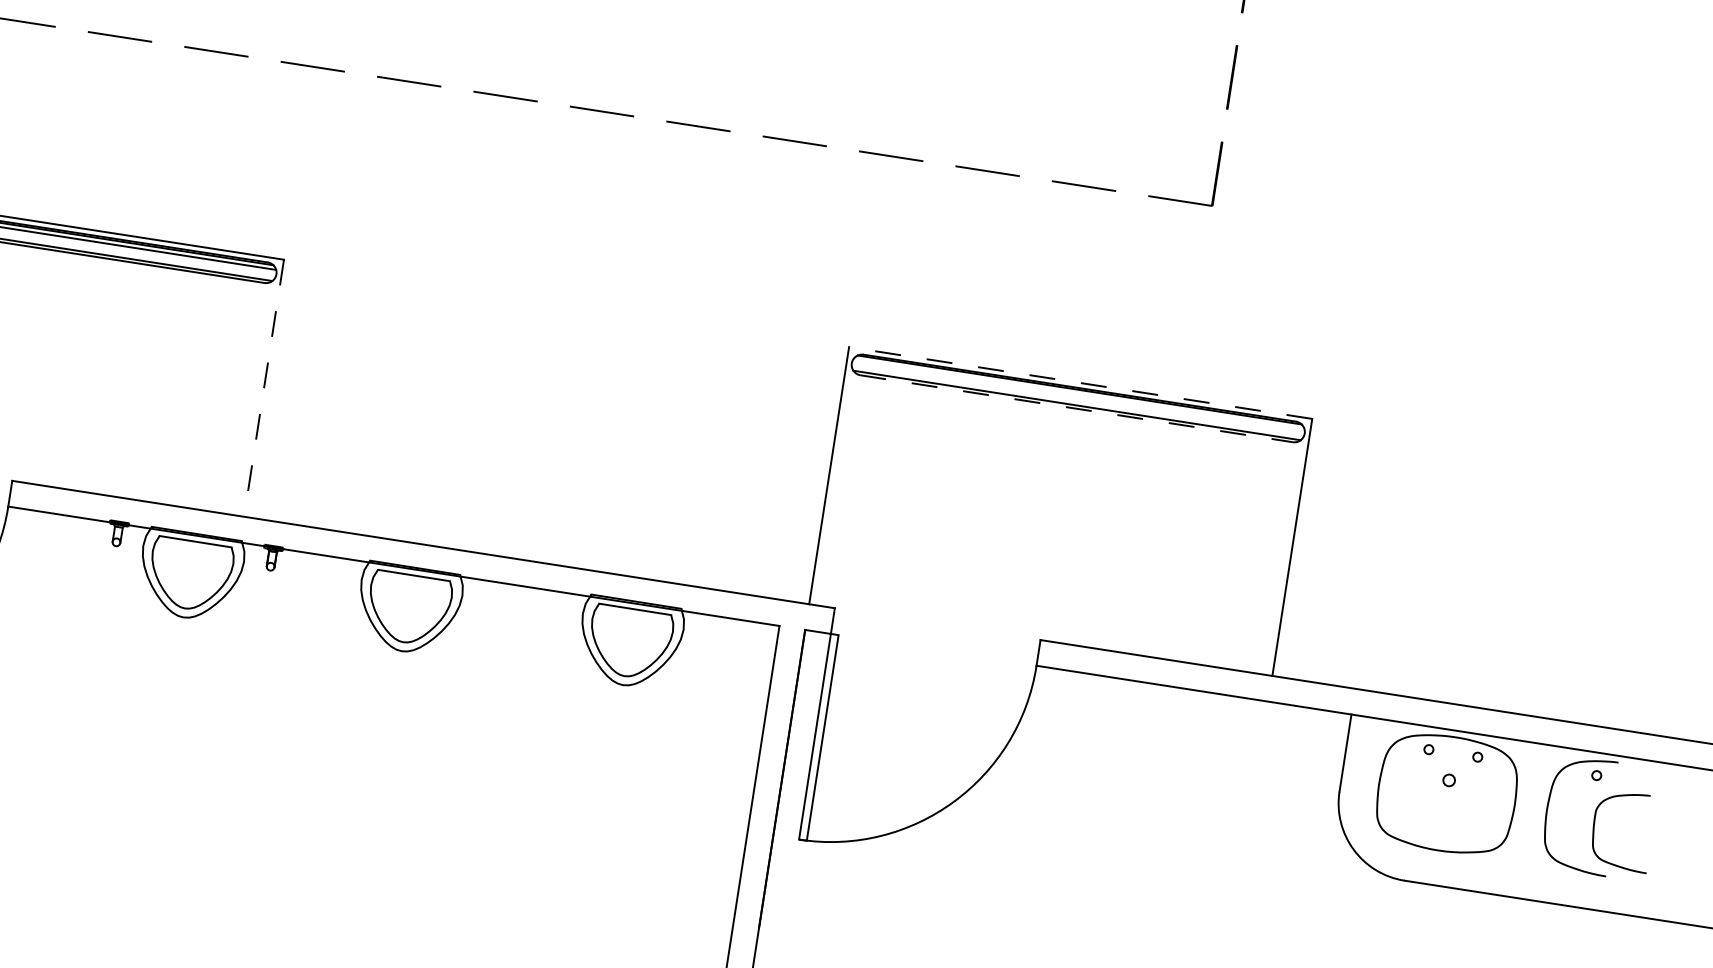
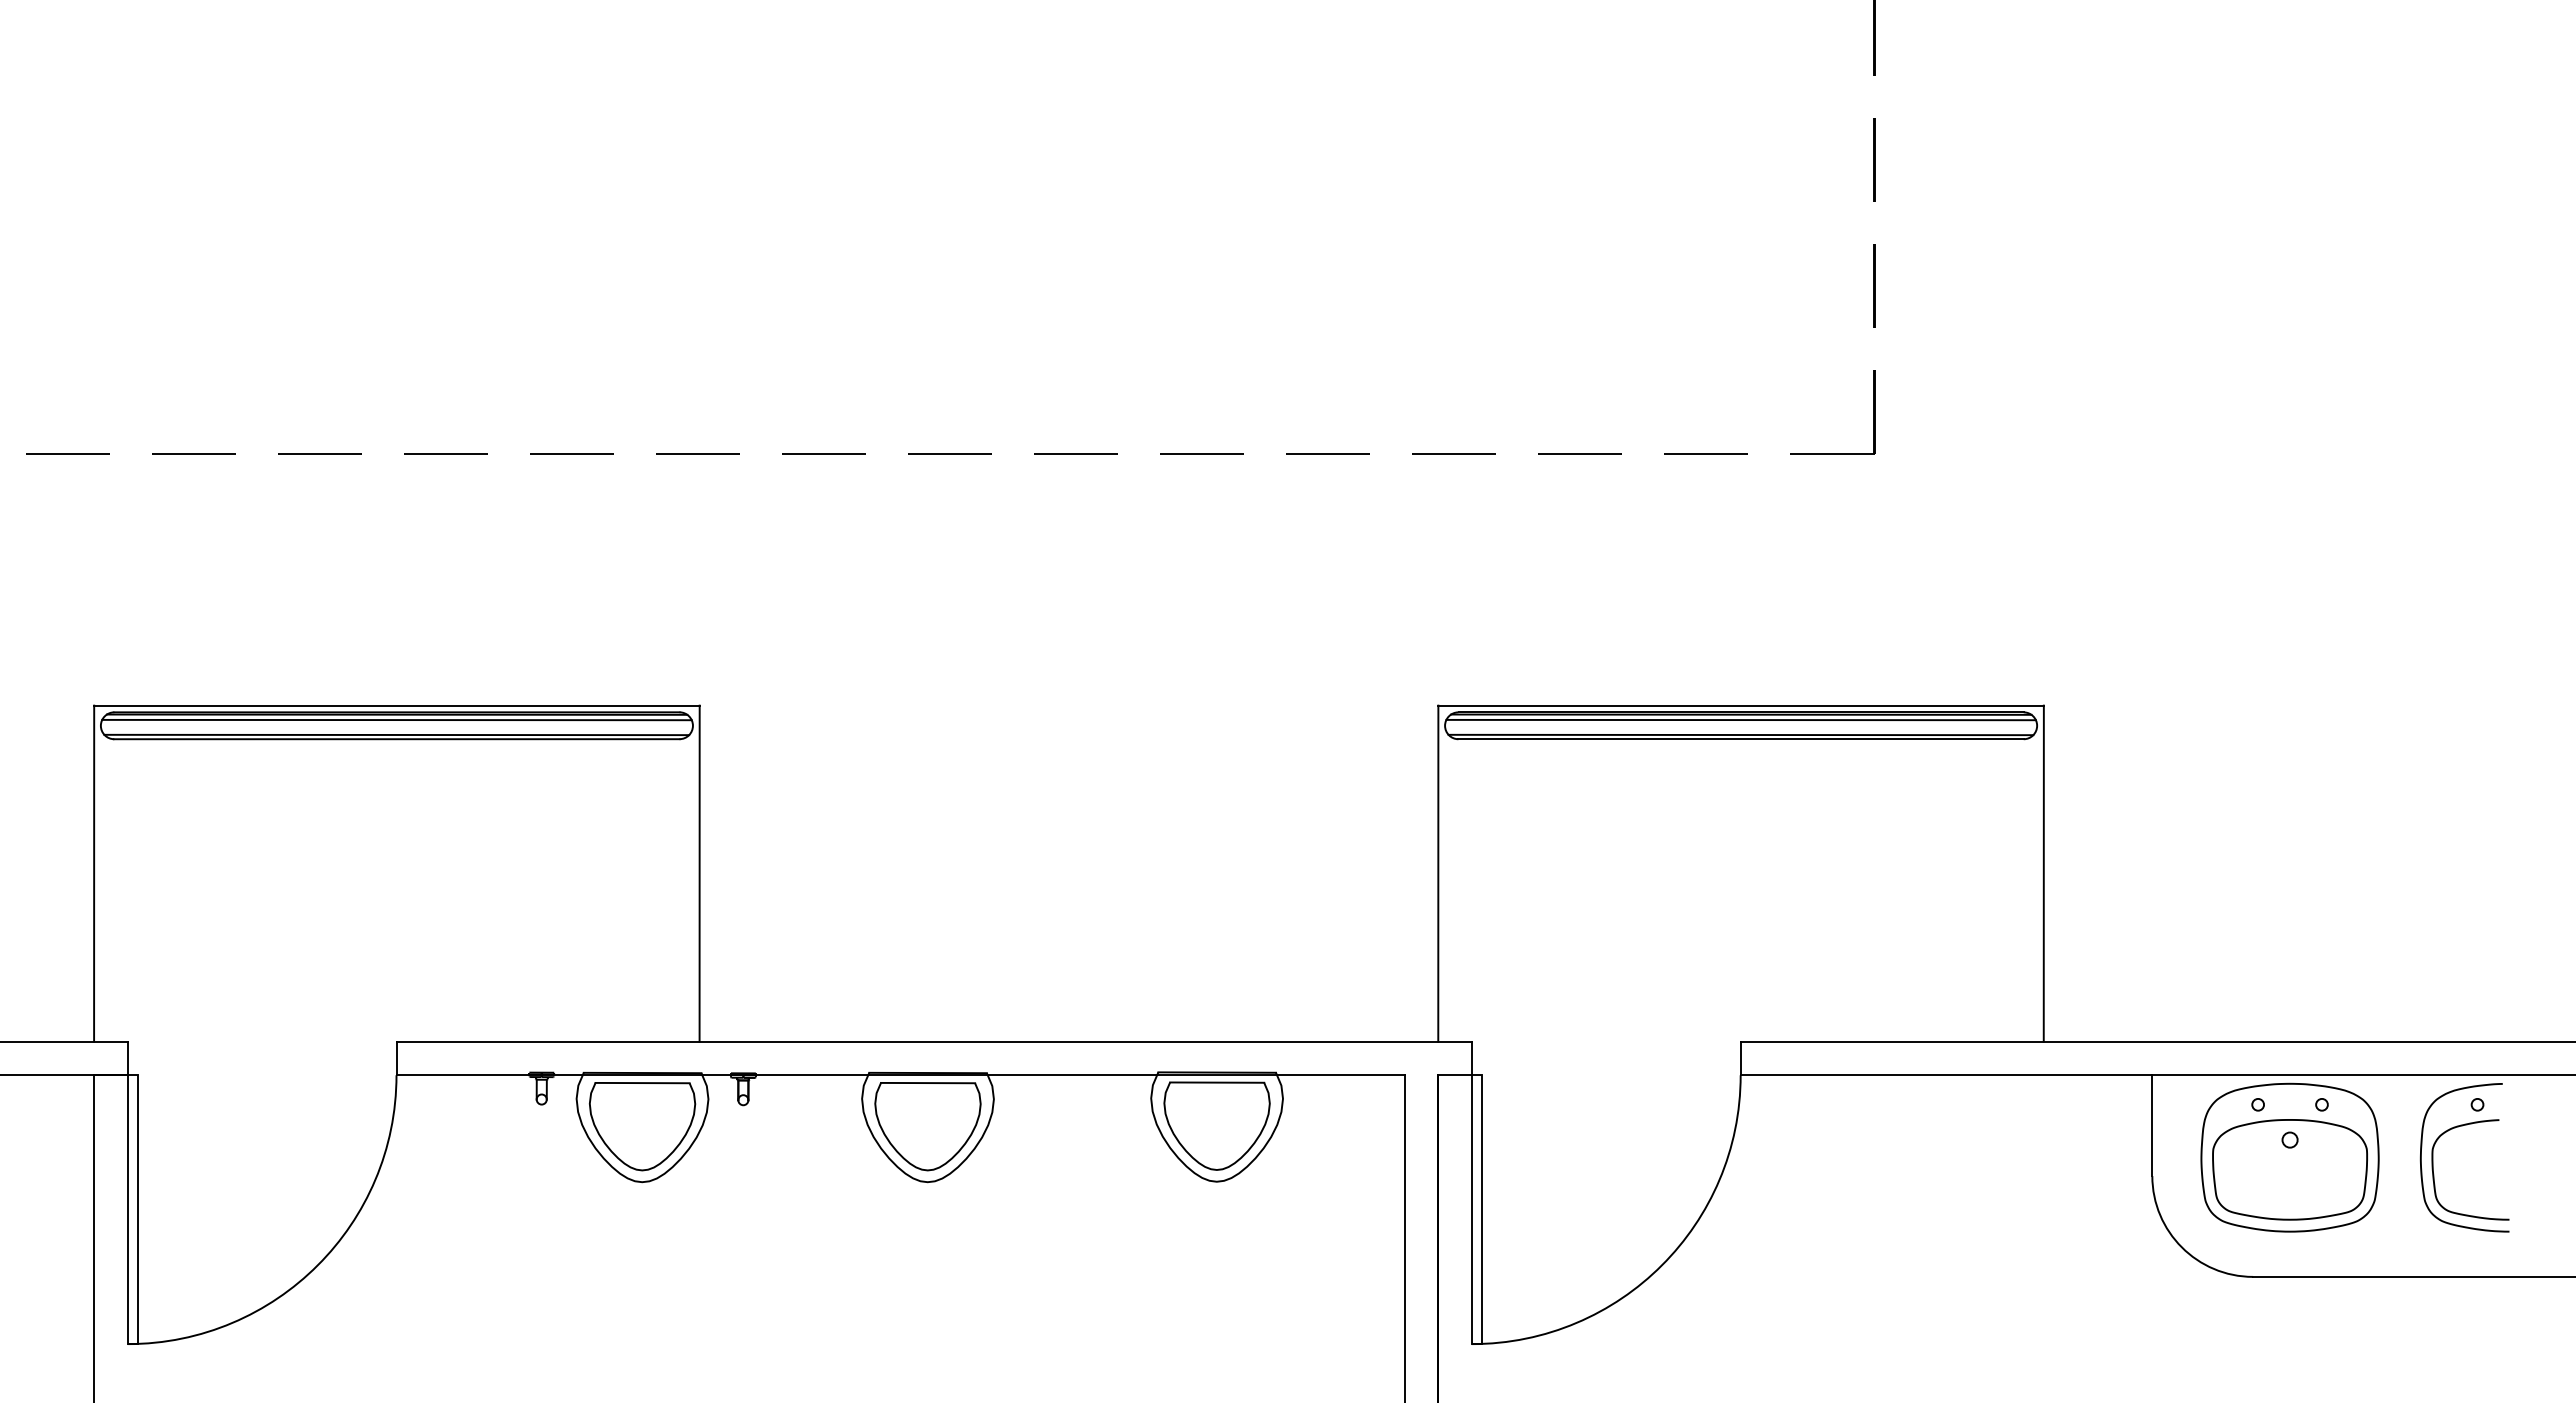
line: (1080, 382) -> (1741, 705), dashed -> solid
line: (263, 388) -> (699, 874), dashed -> solid
line: (1078, 393) -> (1740, 719), added
line: (1076, 408) -> (1740, 739), dashed -> solid
part: (1445, 802) -> (2289, 1169), added
curve: (1594, 829) -> (2434, 1174), moved

